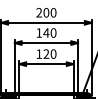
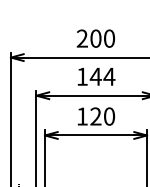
text: (53, 32) -> (109, 75), 140 -> 144

